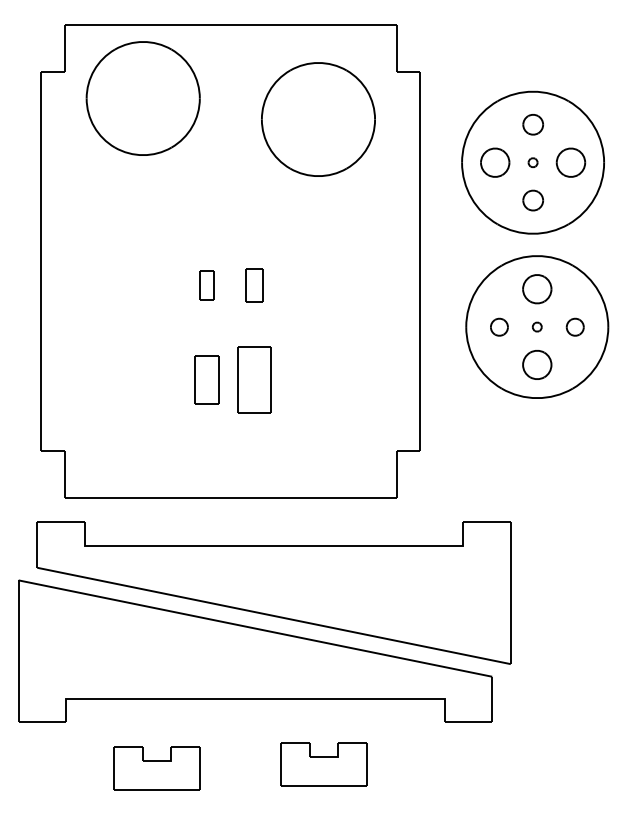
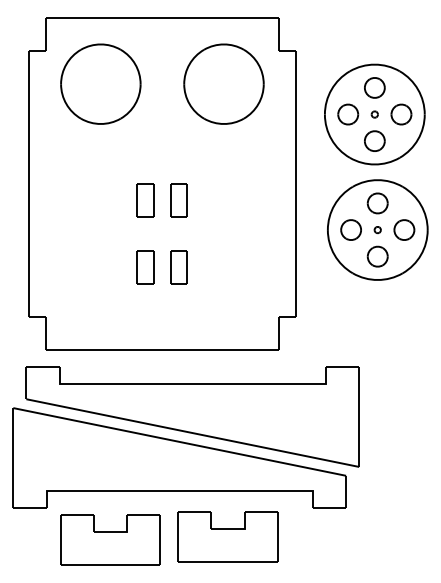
part: (142, 98) -> (100, 84), moved
part: (533, 124) -> (375, 87), size x1.43
part: (533, 200) -> (375, 141), size x1.43
part: (206, 285) -> (145, 200), size x1.67
part: (254, 285) -> (179, 200), size x1.43
part: (499, 327) -> (351, 230), size x1.67
part: (575, 327) -> (404, 230), size x1.67
part: (254, 379) -> (179, 266), size x0.71
part: (323, 764) -> (227, 537), size x1.67
part: (156, 768) -> (110, 540), size x1.67

